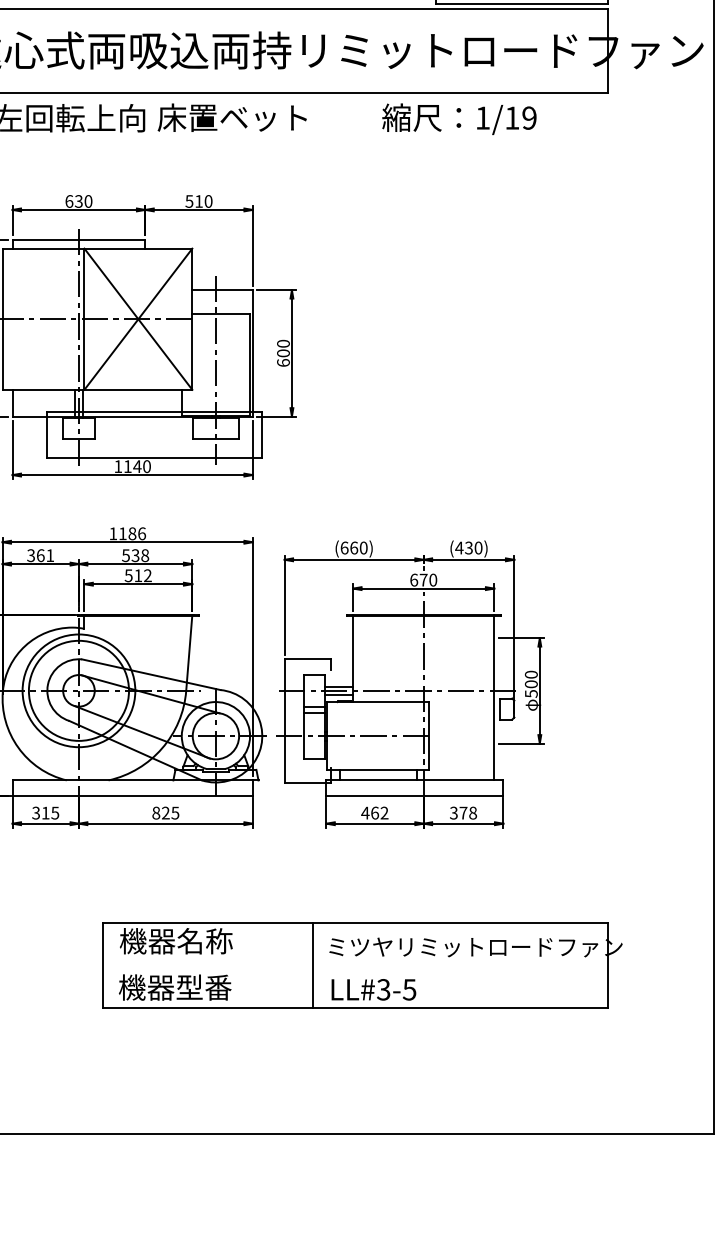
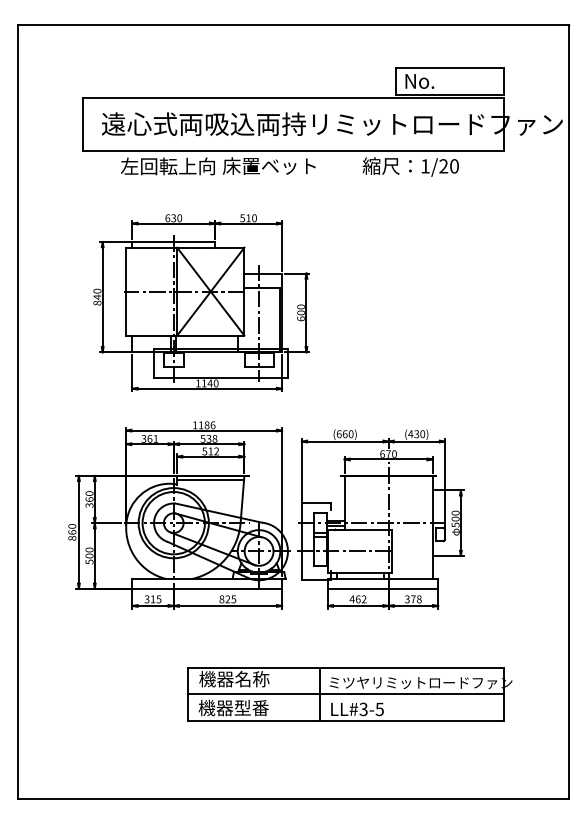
text: (519, 118) -> (448, 166), 1/19 -> 1/20
line: (137, 620) -> (210, 479), added
line: (354, 965) -> (345, 694), added

